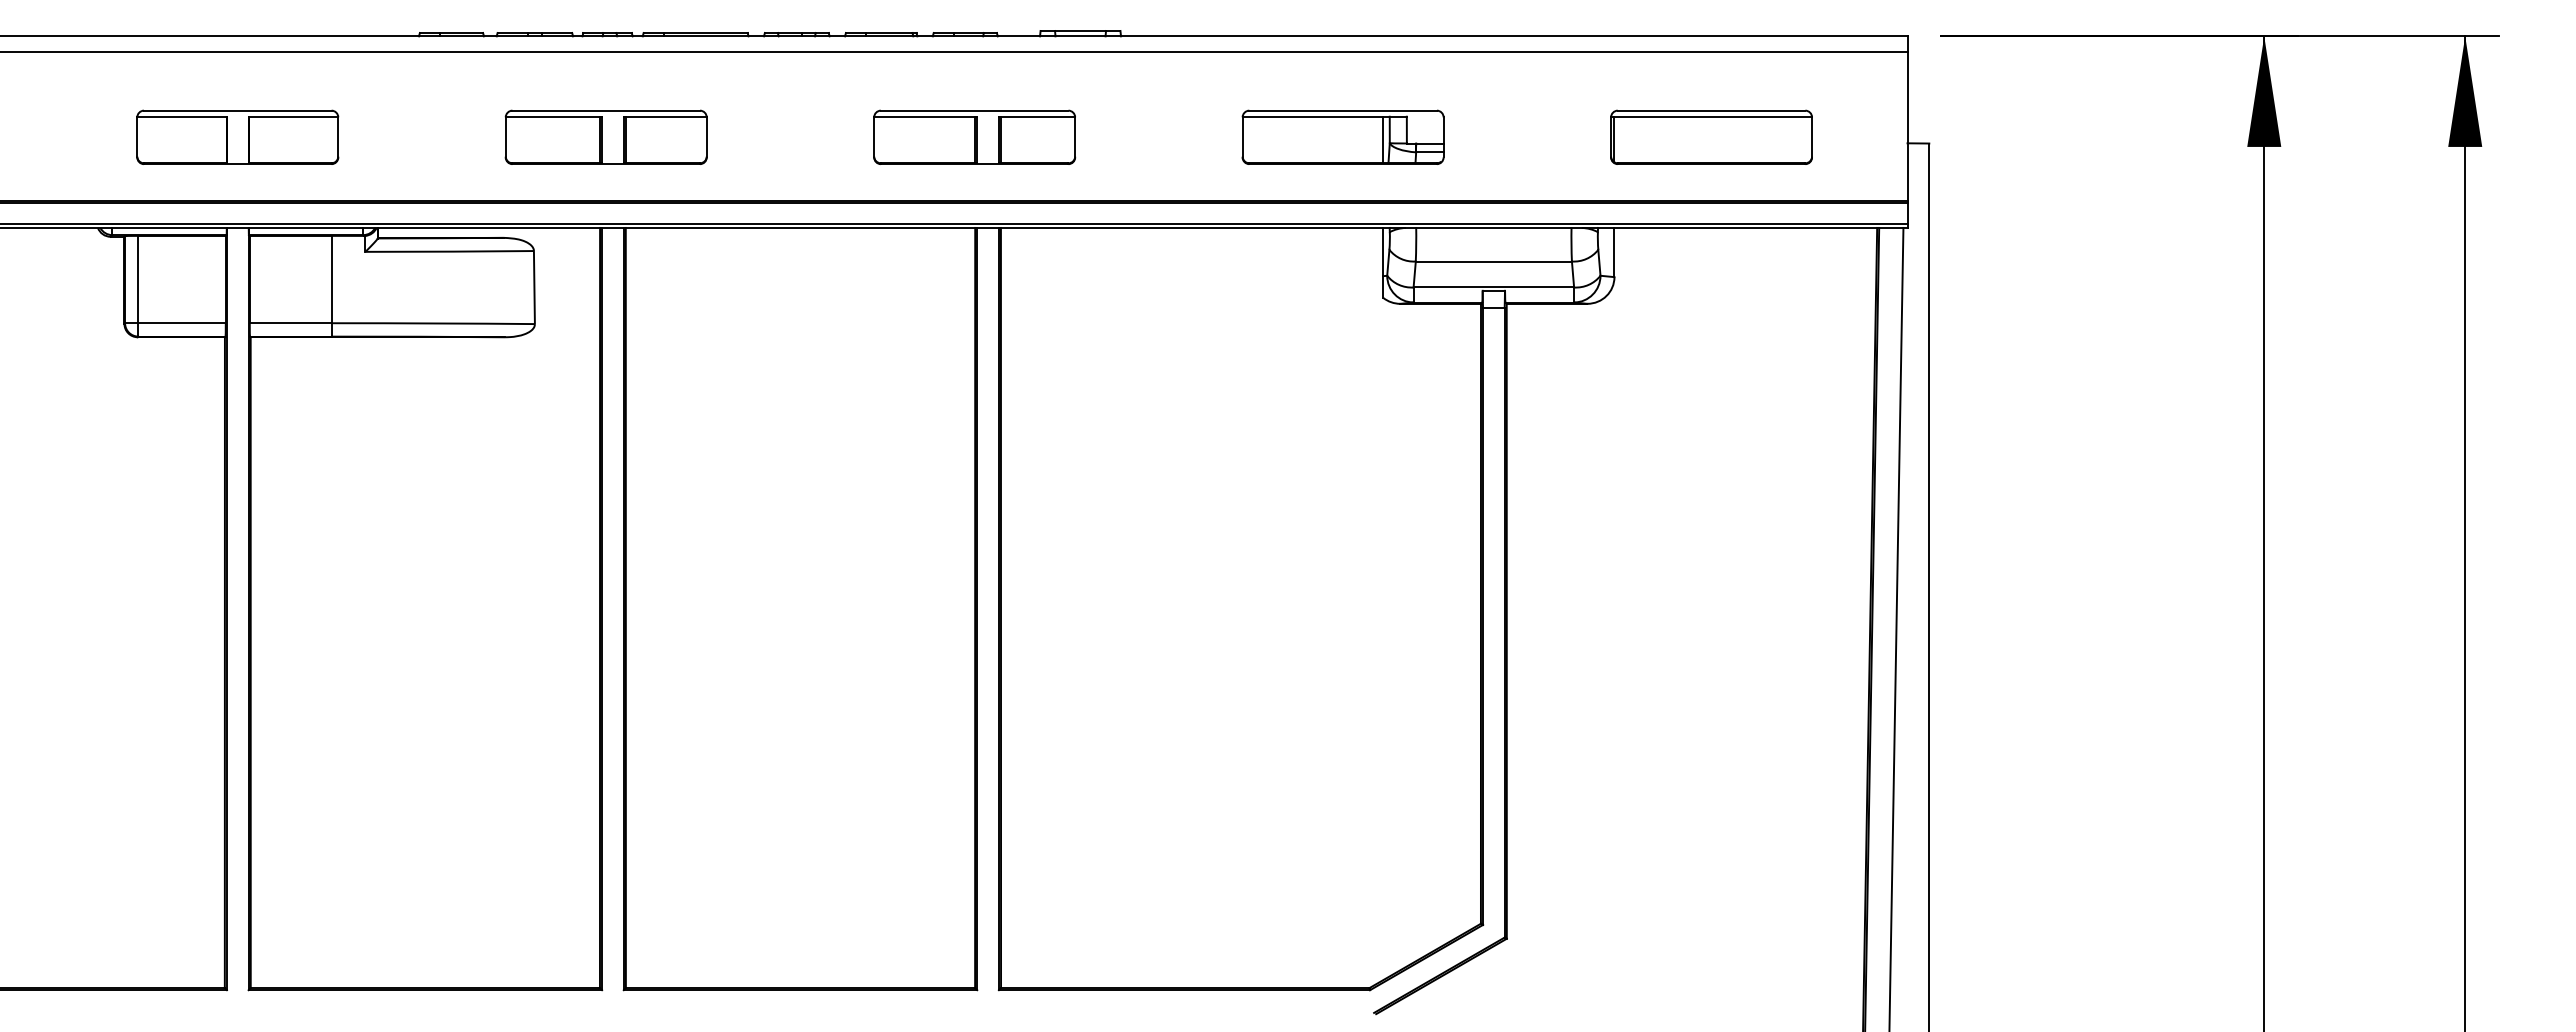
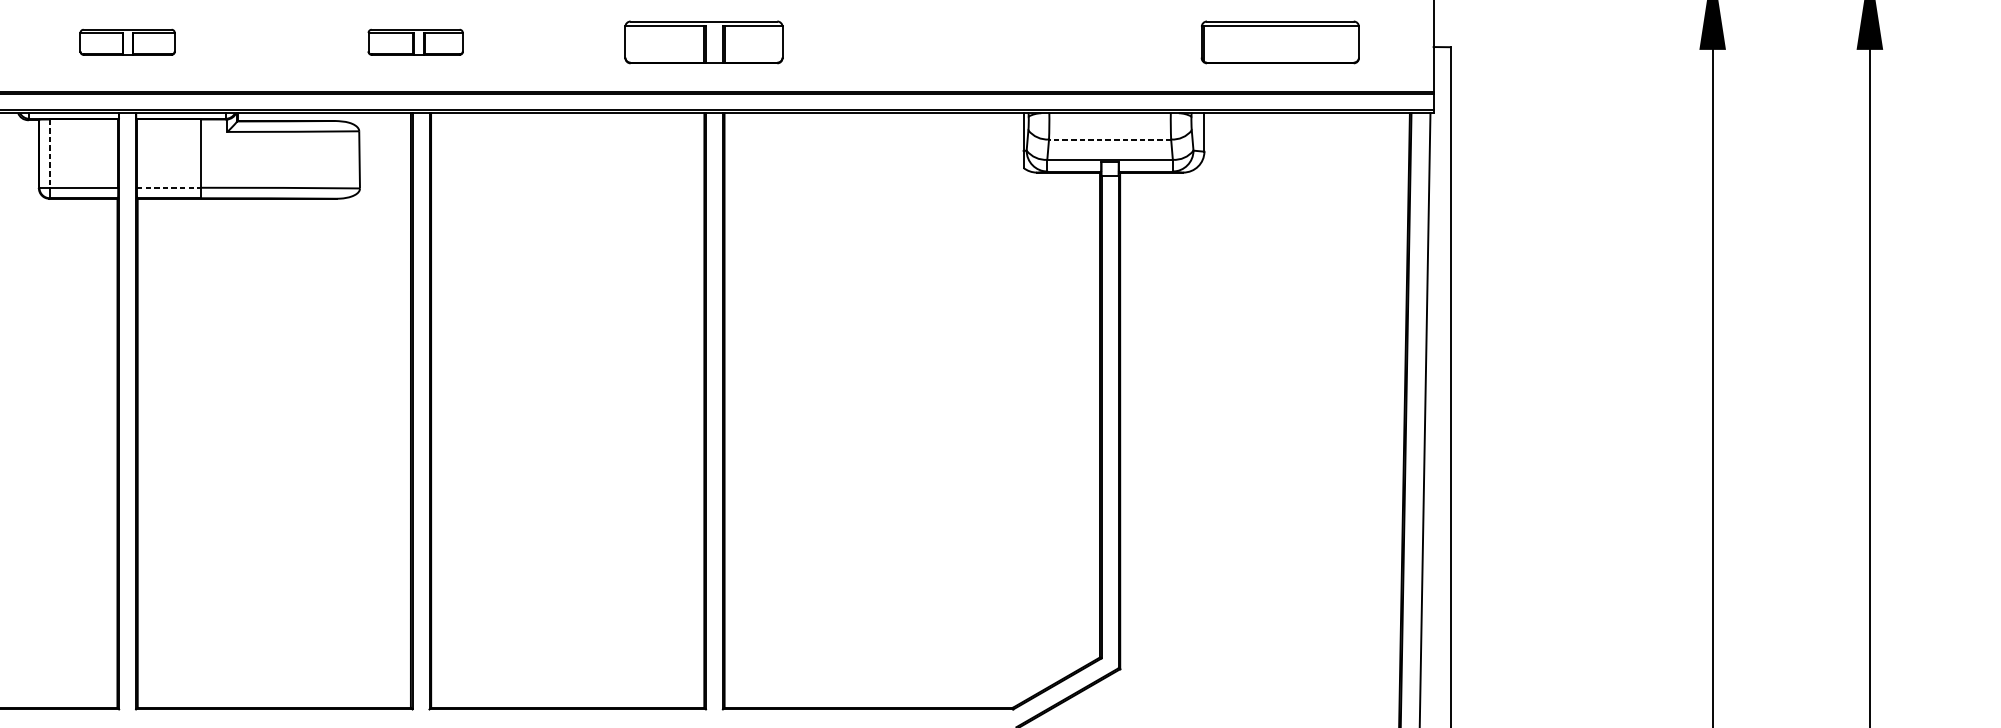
part: (237, 136) -> (127, 41), size x0.6
part: (605, 136) -> (415, 41), size x0.6
part: (1342, 136) -> (991, 41), removed
line: (1493, 261) -> (1109, 139), solid -> dashed
line: (138, 279) -> (49, 153), solid -> dashed
line: (290, 323) -> (168, 187), solid -> dashed

